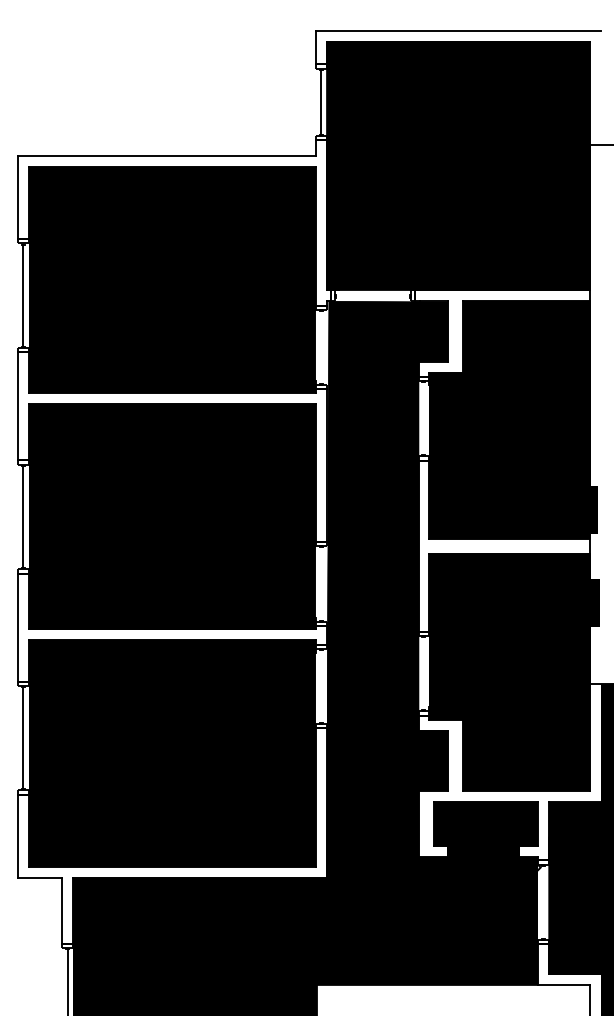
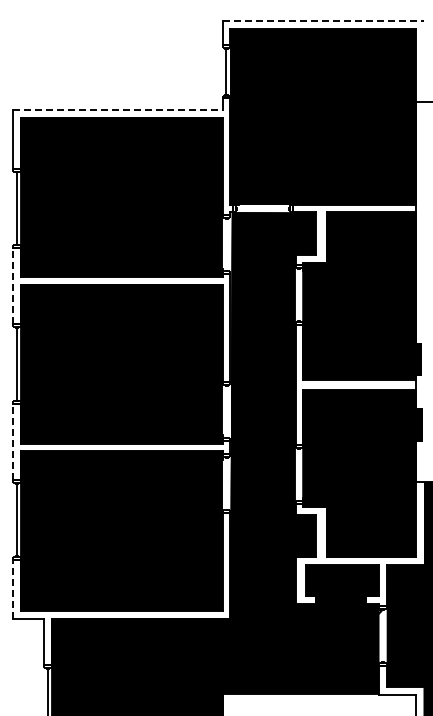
line: (458, 30) -> (323, 21), solid -> dashed
line: (166, 156) -> (117, 110), solid -> dashed
line: (17, 405) -> (12, 285), solid -> dashed
line: (17, 626) -> (12, 441), solid -> dashed
line: (17, 835) -> (12, 588), solid -> dashed

